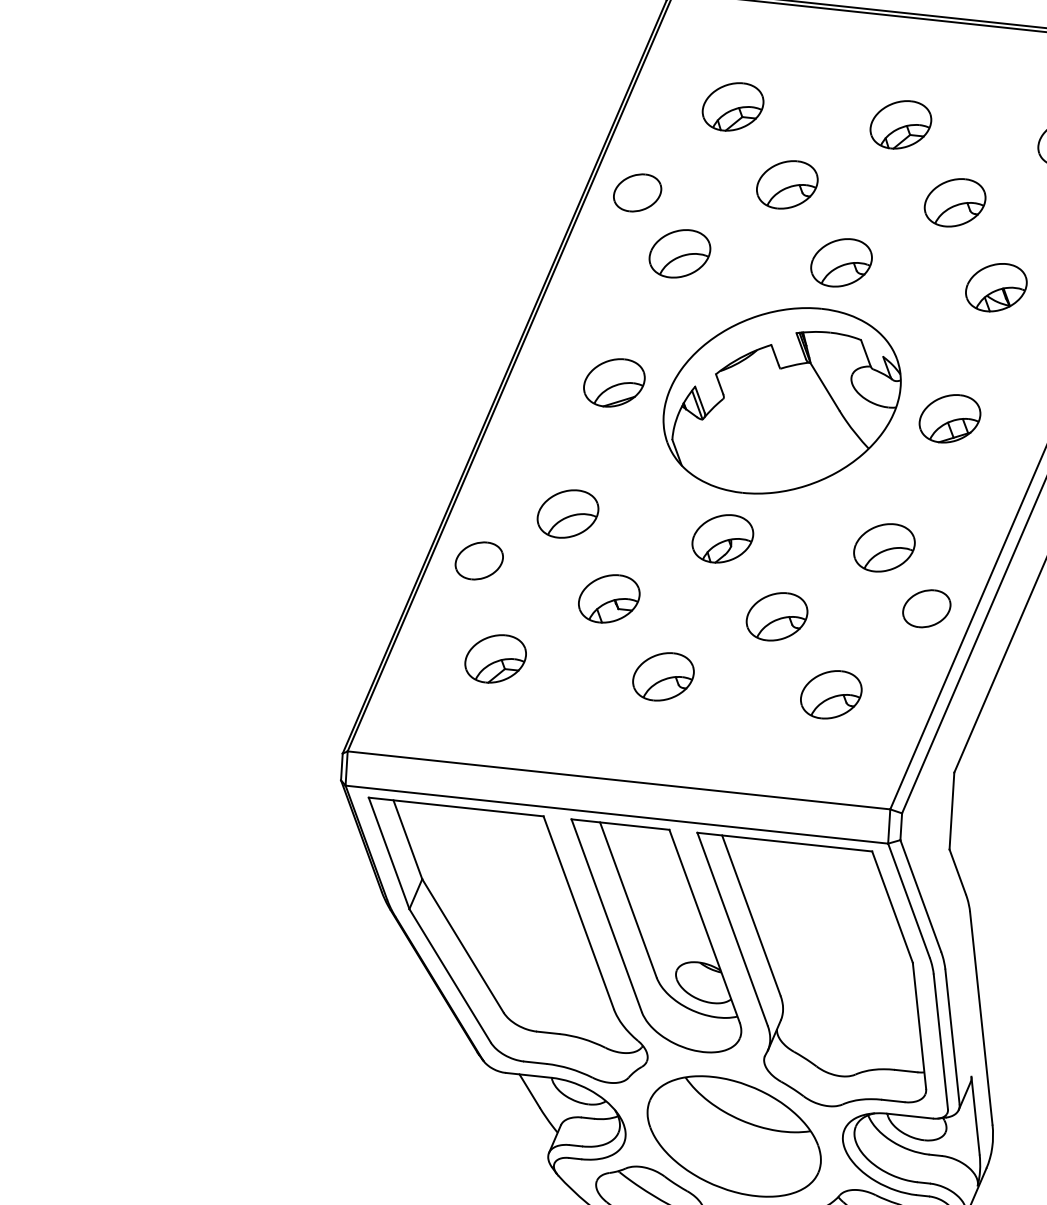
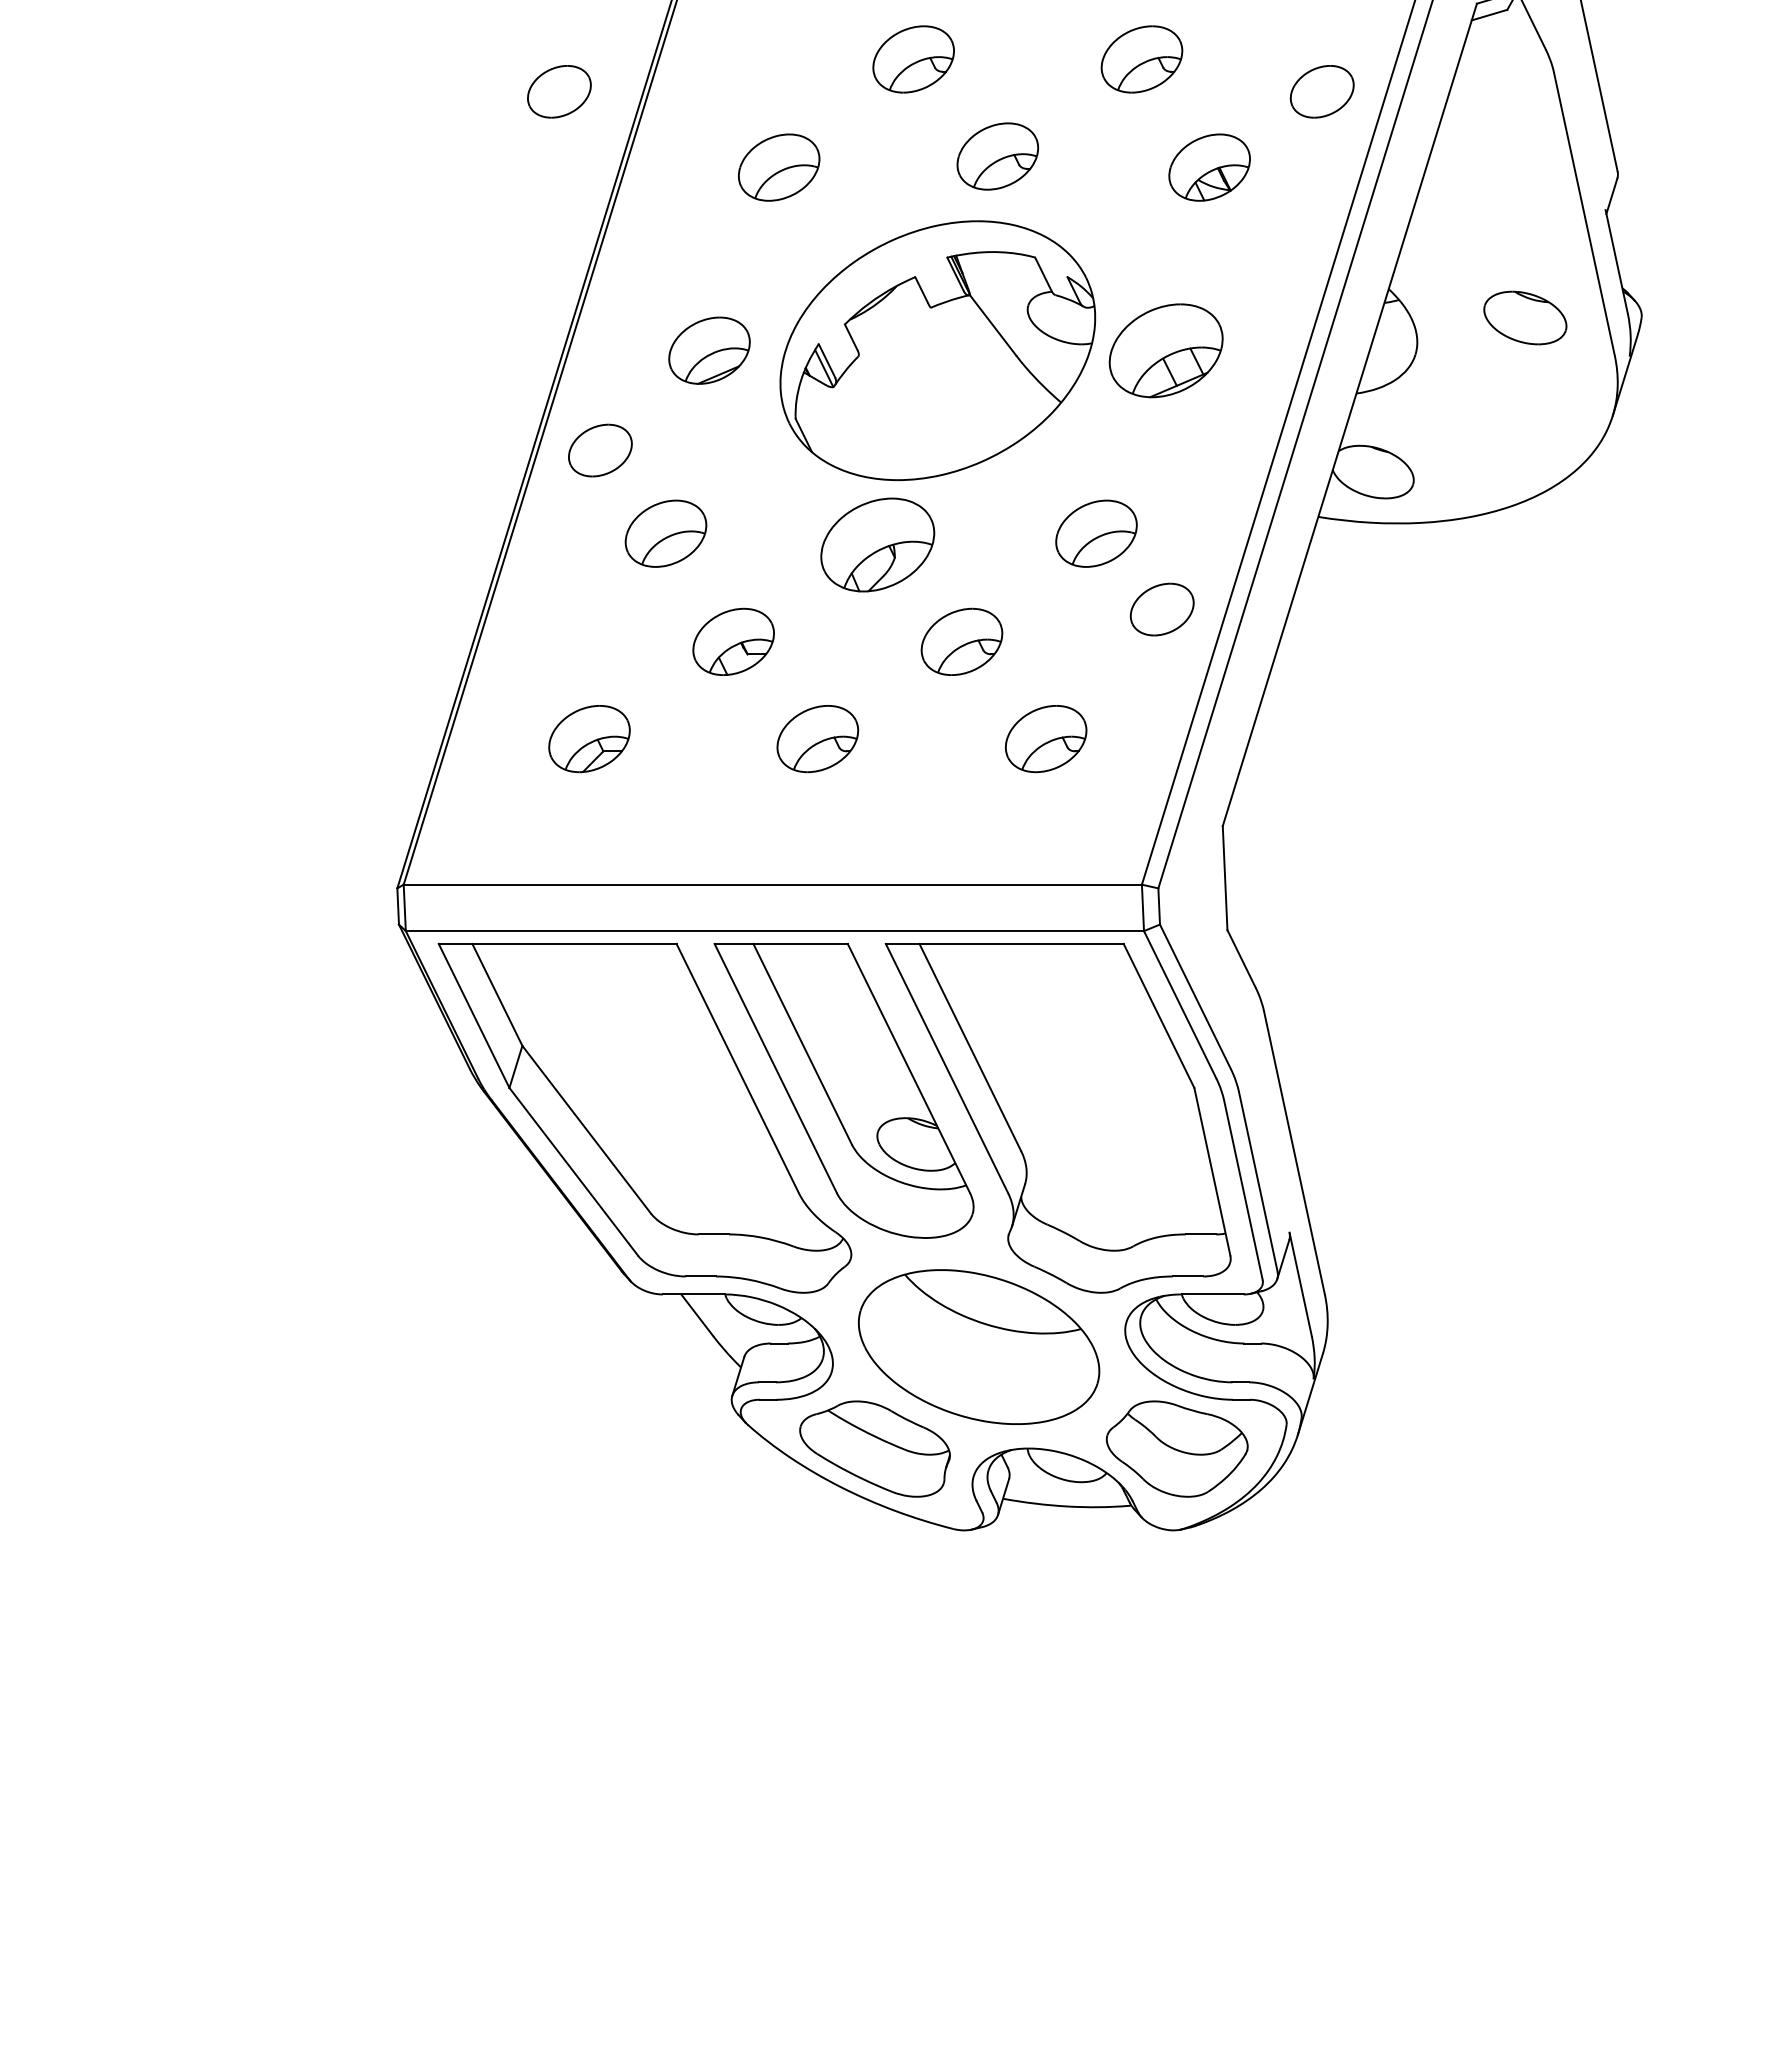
part: (637, 192) -> (559, 91), moved
part: (949, 418) -> (1165, 350), size x1.4
part: (722, 538) -> (877, 544), size x1.4
part: (479, 560) -> (600, 450), moved

